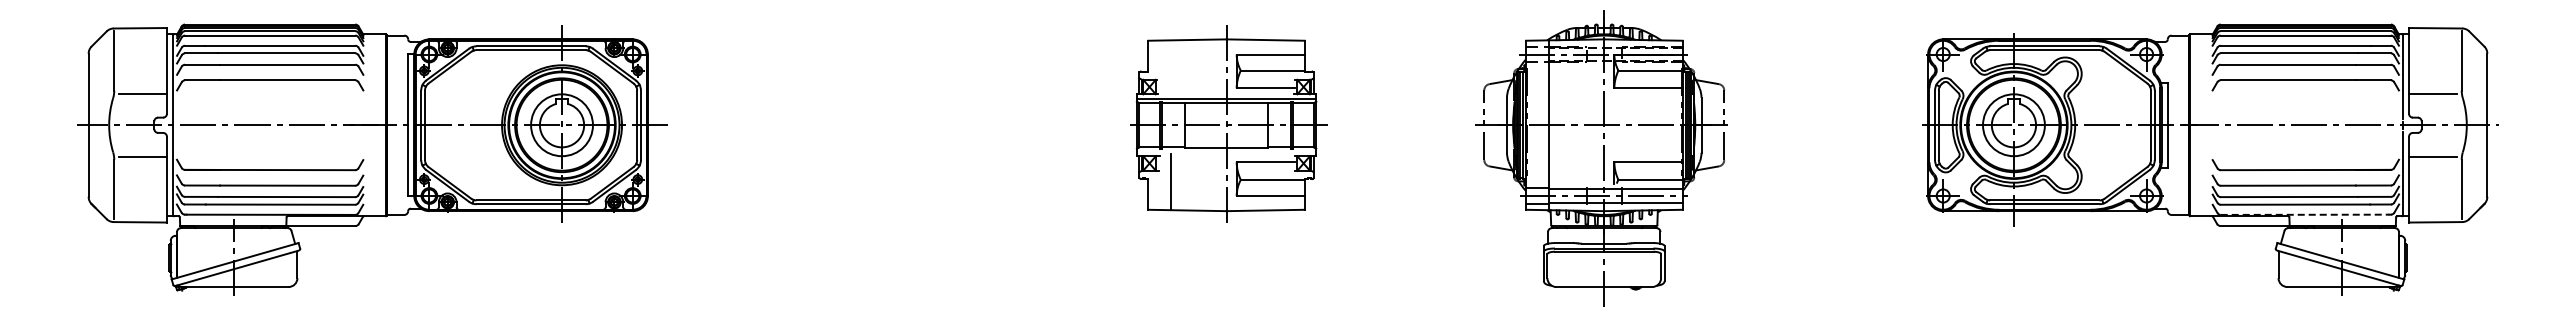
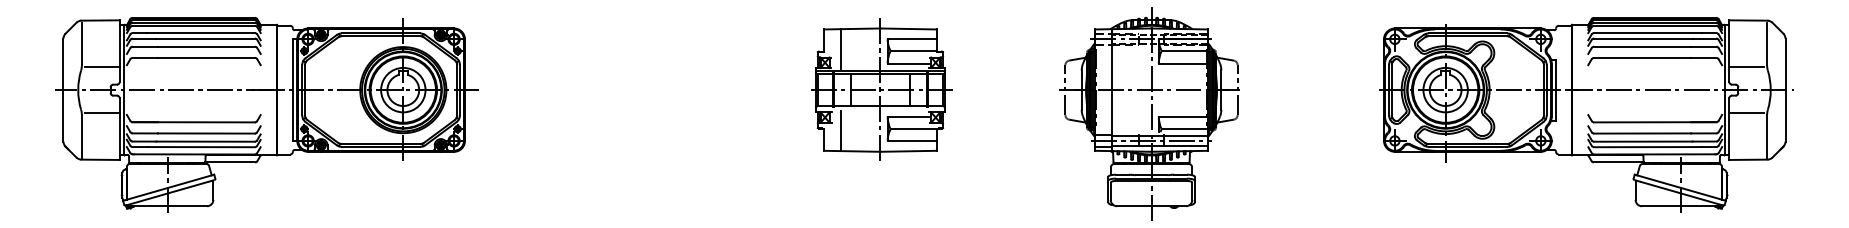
line: (1171, 67) -> (840, 48), added
line: (2305, 214) -> (1654, 154), dashed -> solid

